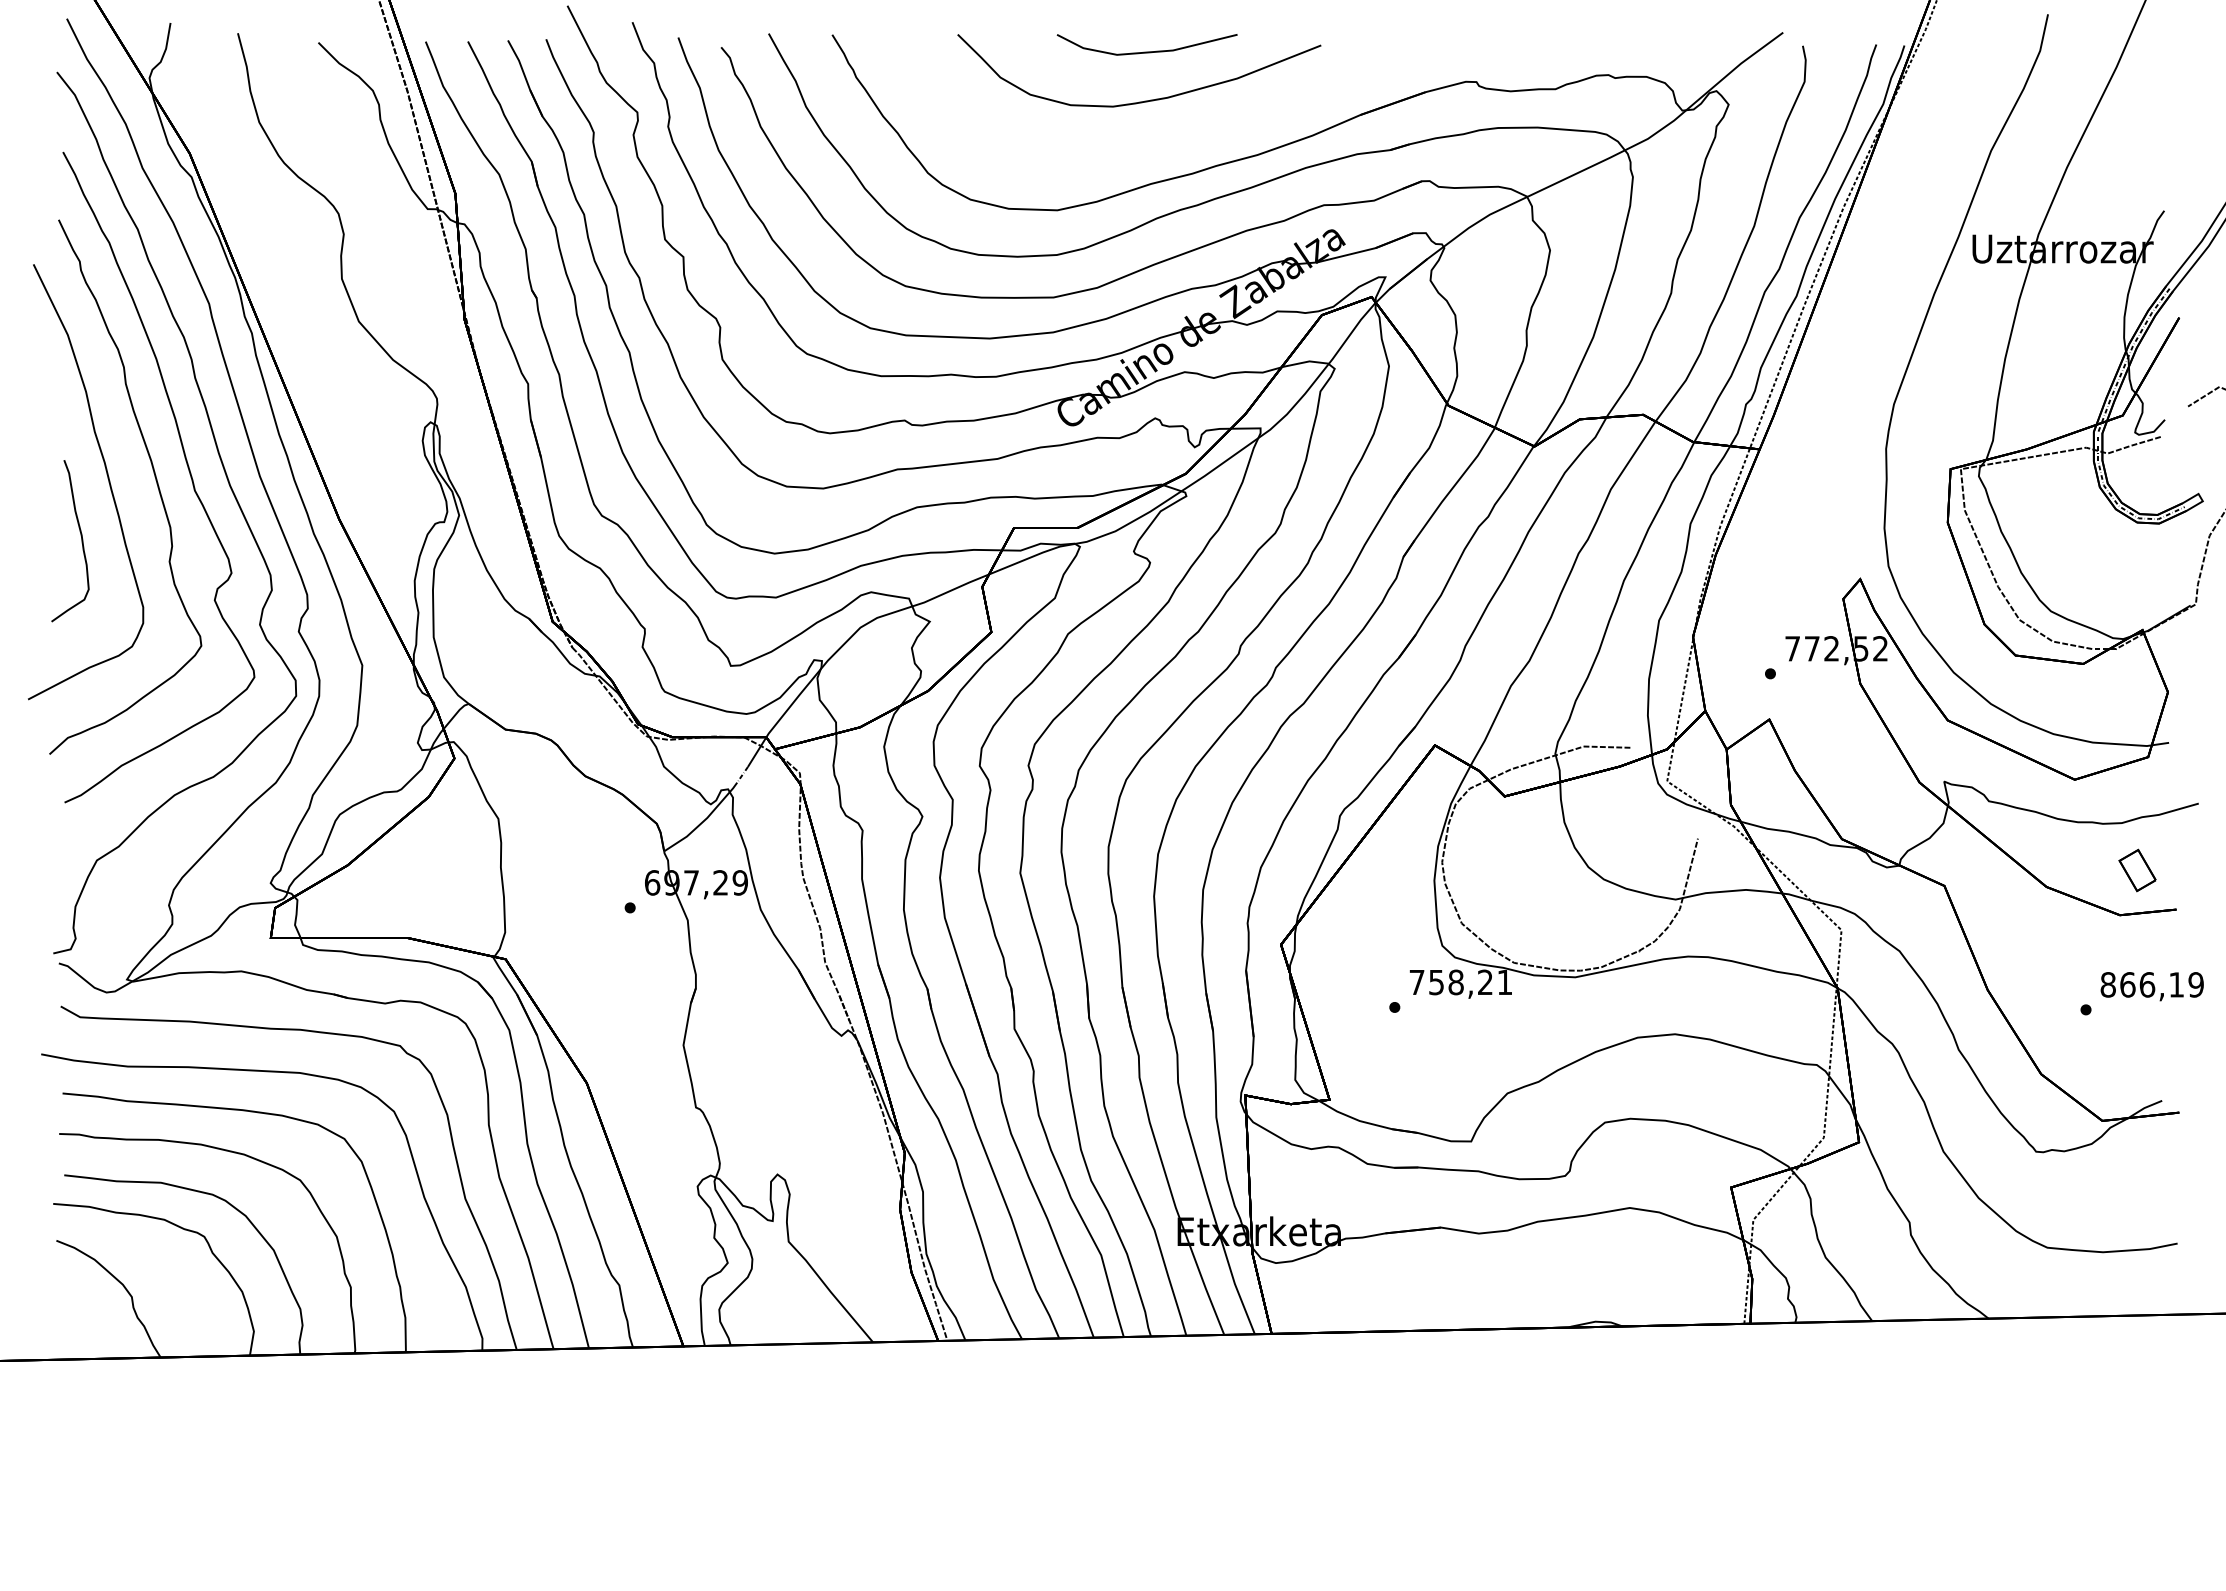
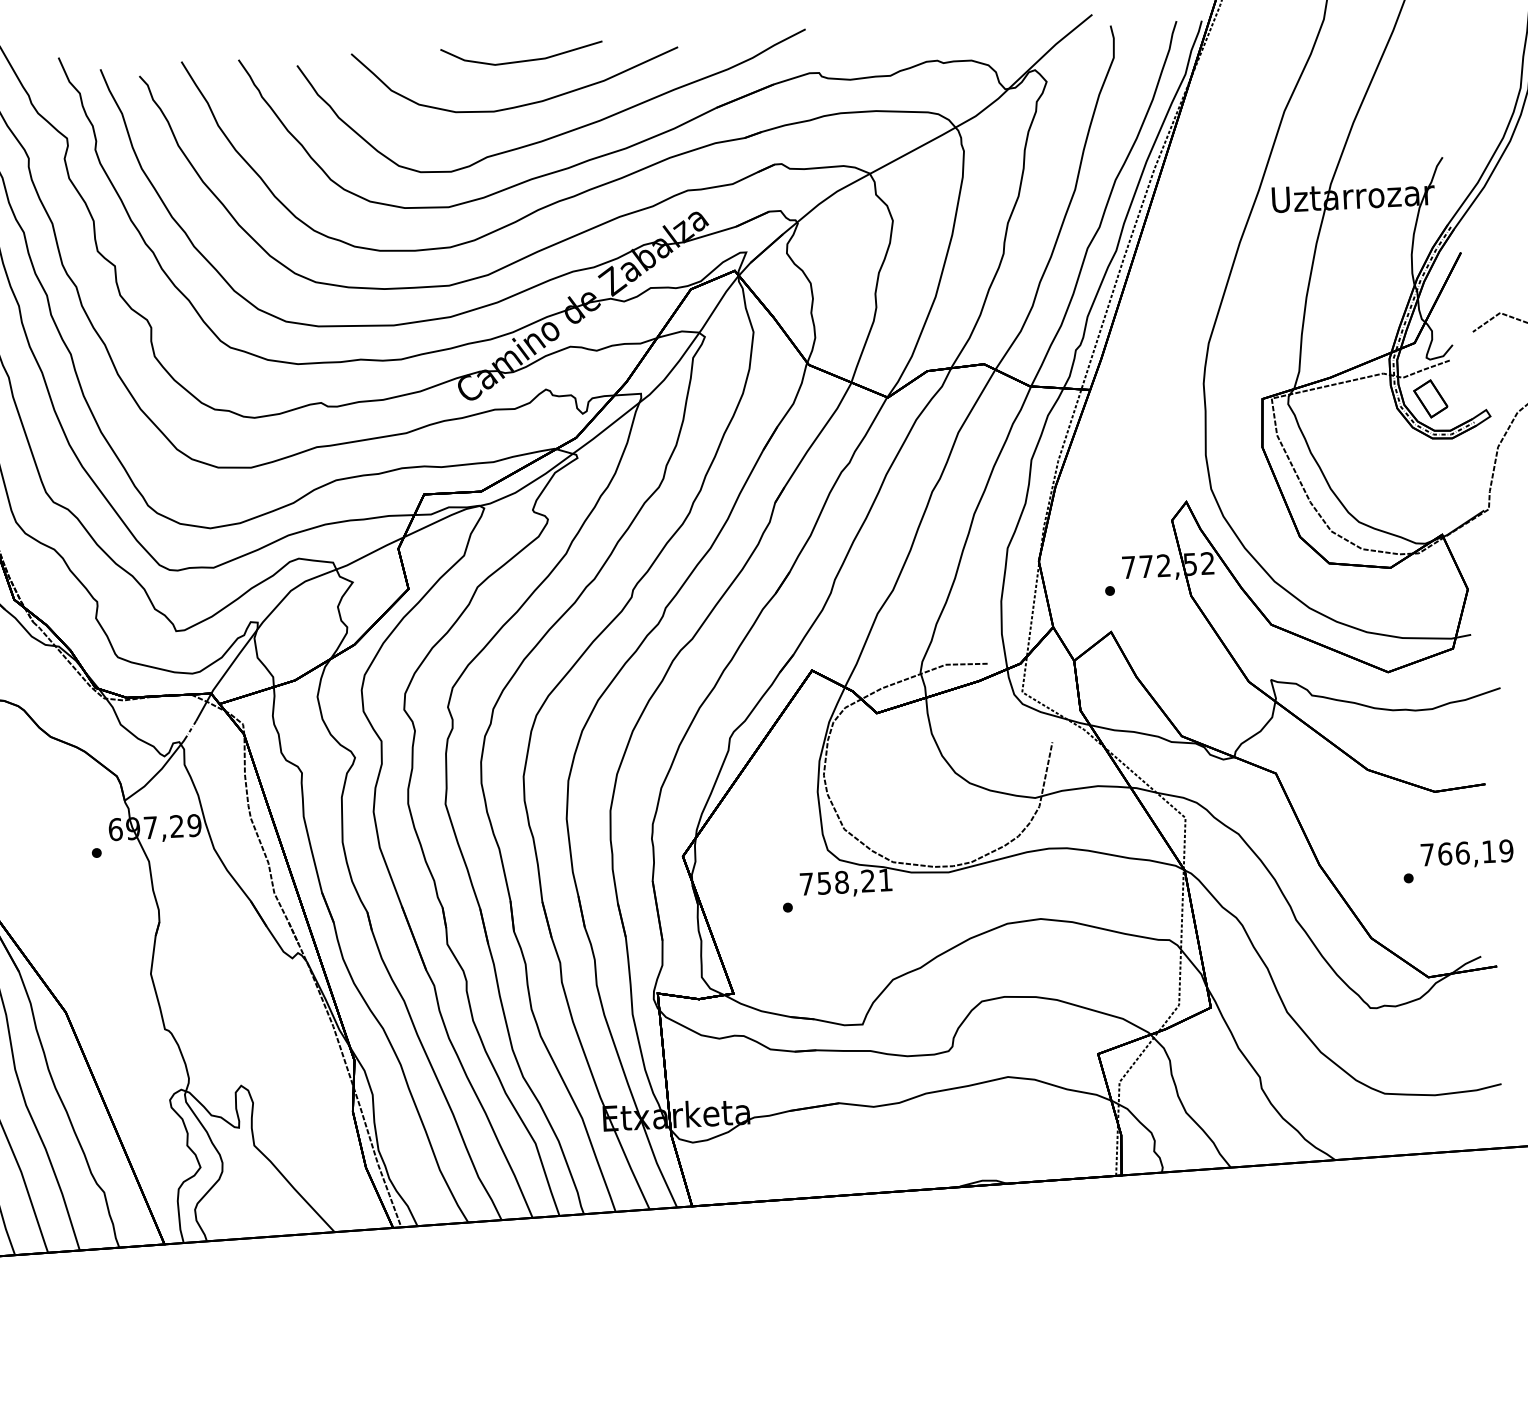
curve: (1190, 133) -> (564, 132), added
part: (2137, 870) -> (1430, 398), moved
text: (2107, 984) -> (1426, 854), 866,19 -> 766,19

